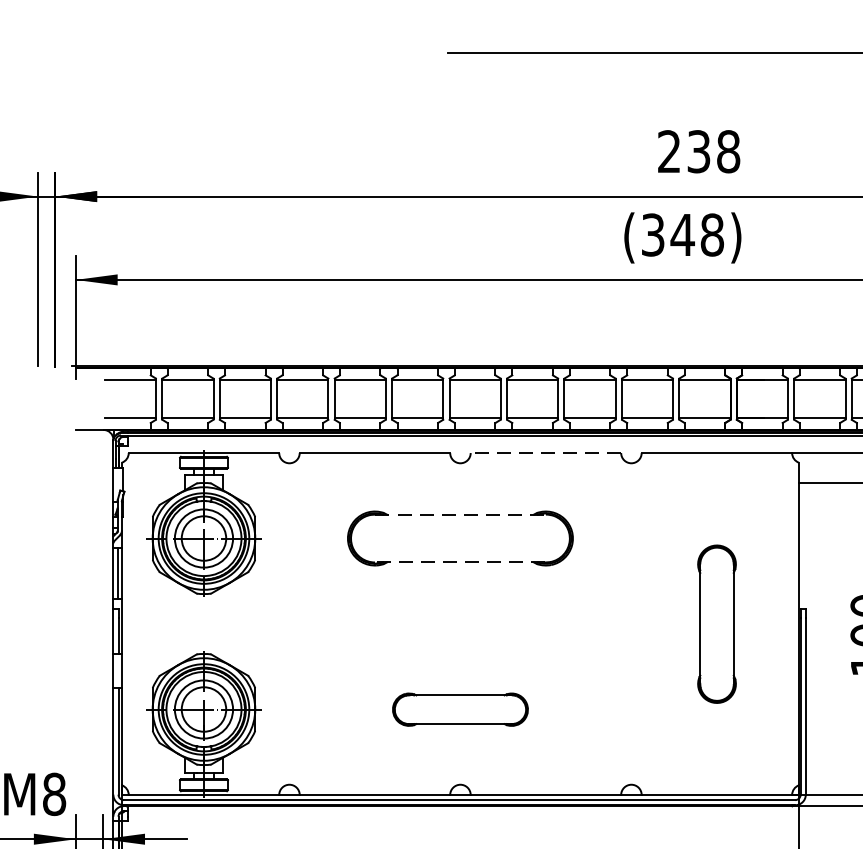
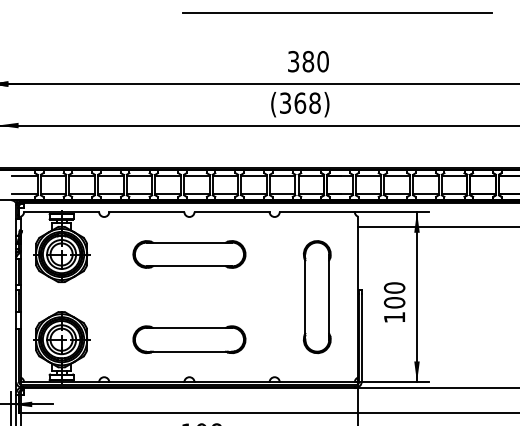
text: (699, 151) -> (308, 61), 238 -> 380
text: (683, 233) -> (300, 102), 348 -> 368
line: (546, 452) -> (232, 211), dashed -> solid
line: (462, 514) -> (190, 242), dashed -> solid
line: (458, 562) -> (188, 266), dashed -> solid
part: (717, 624) -> (317, 297), size x1.43
part: (460, 709) -> (189, 339), size x1.67

